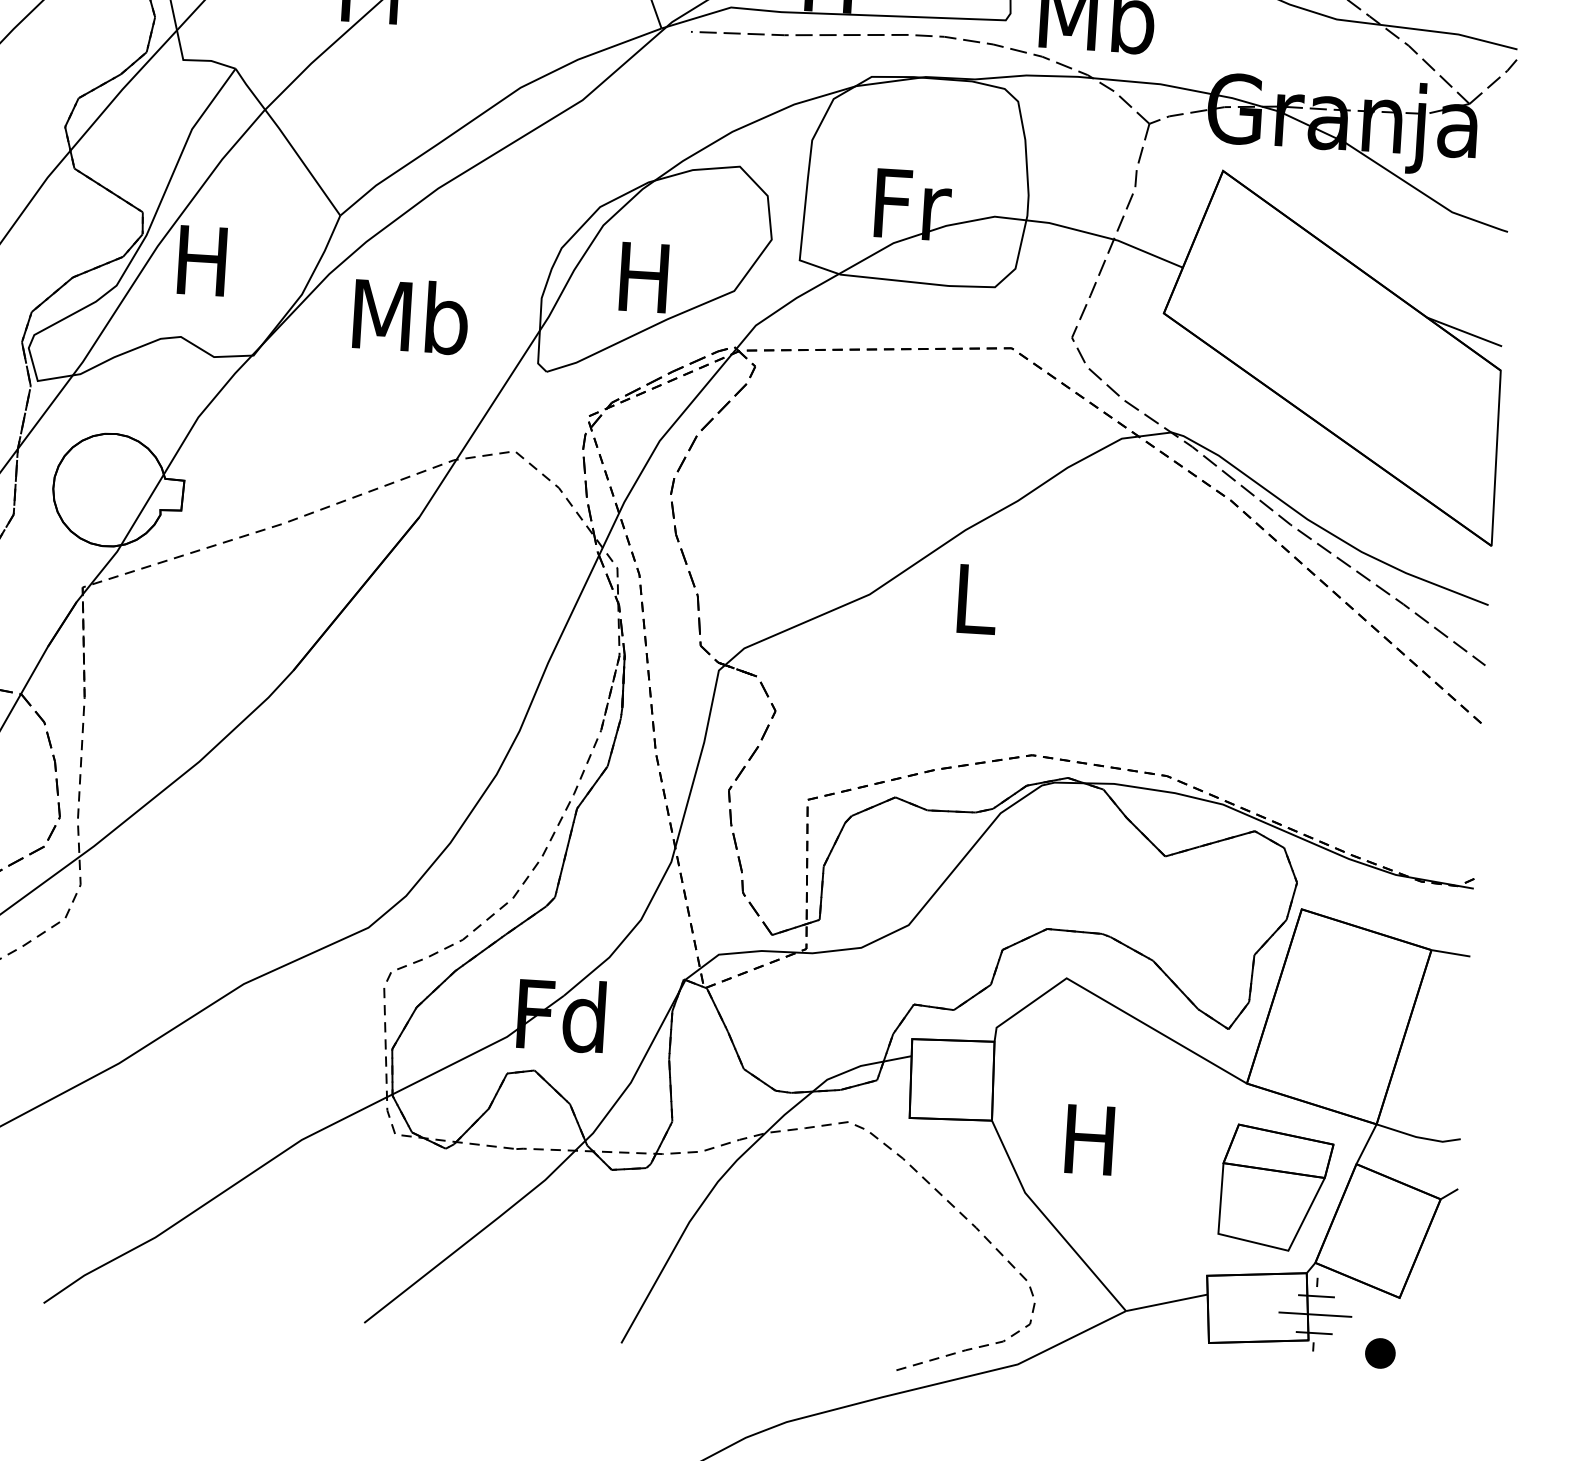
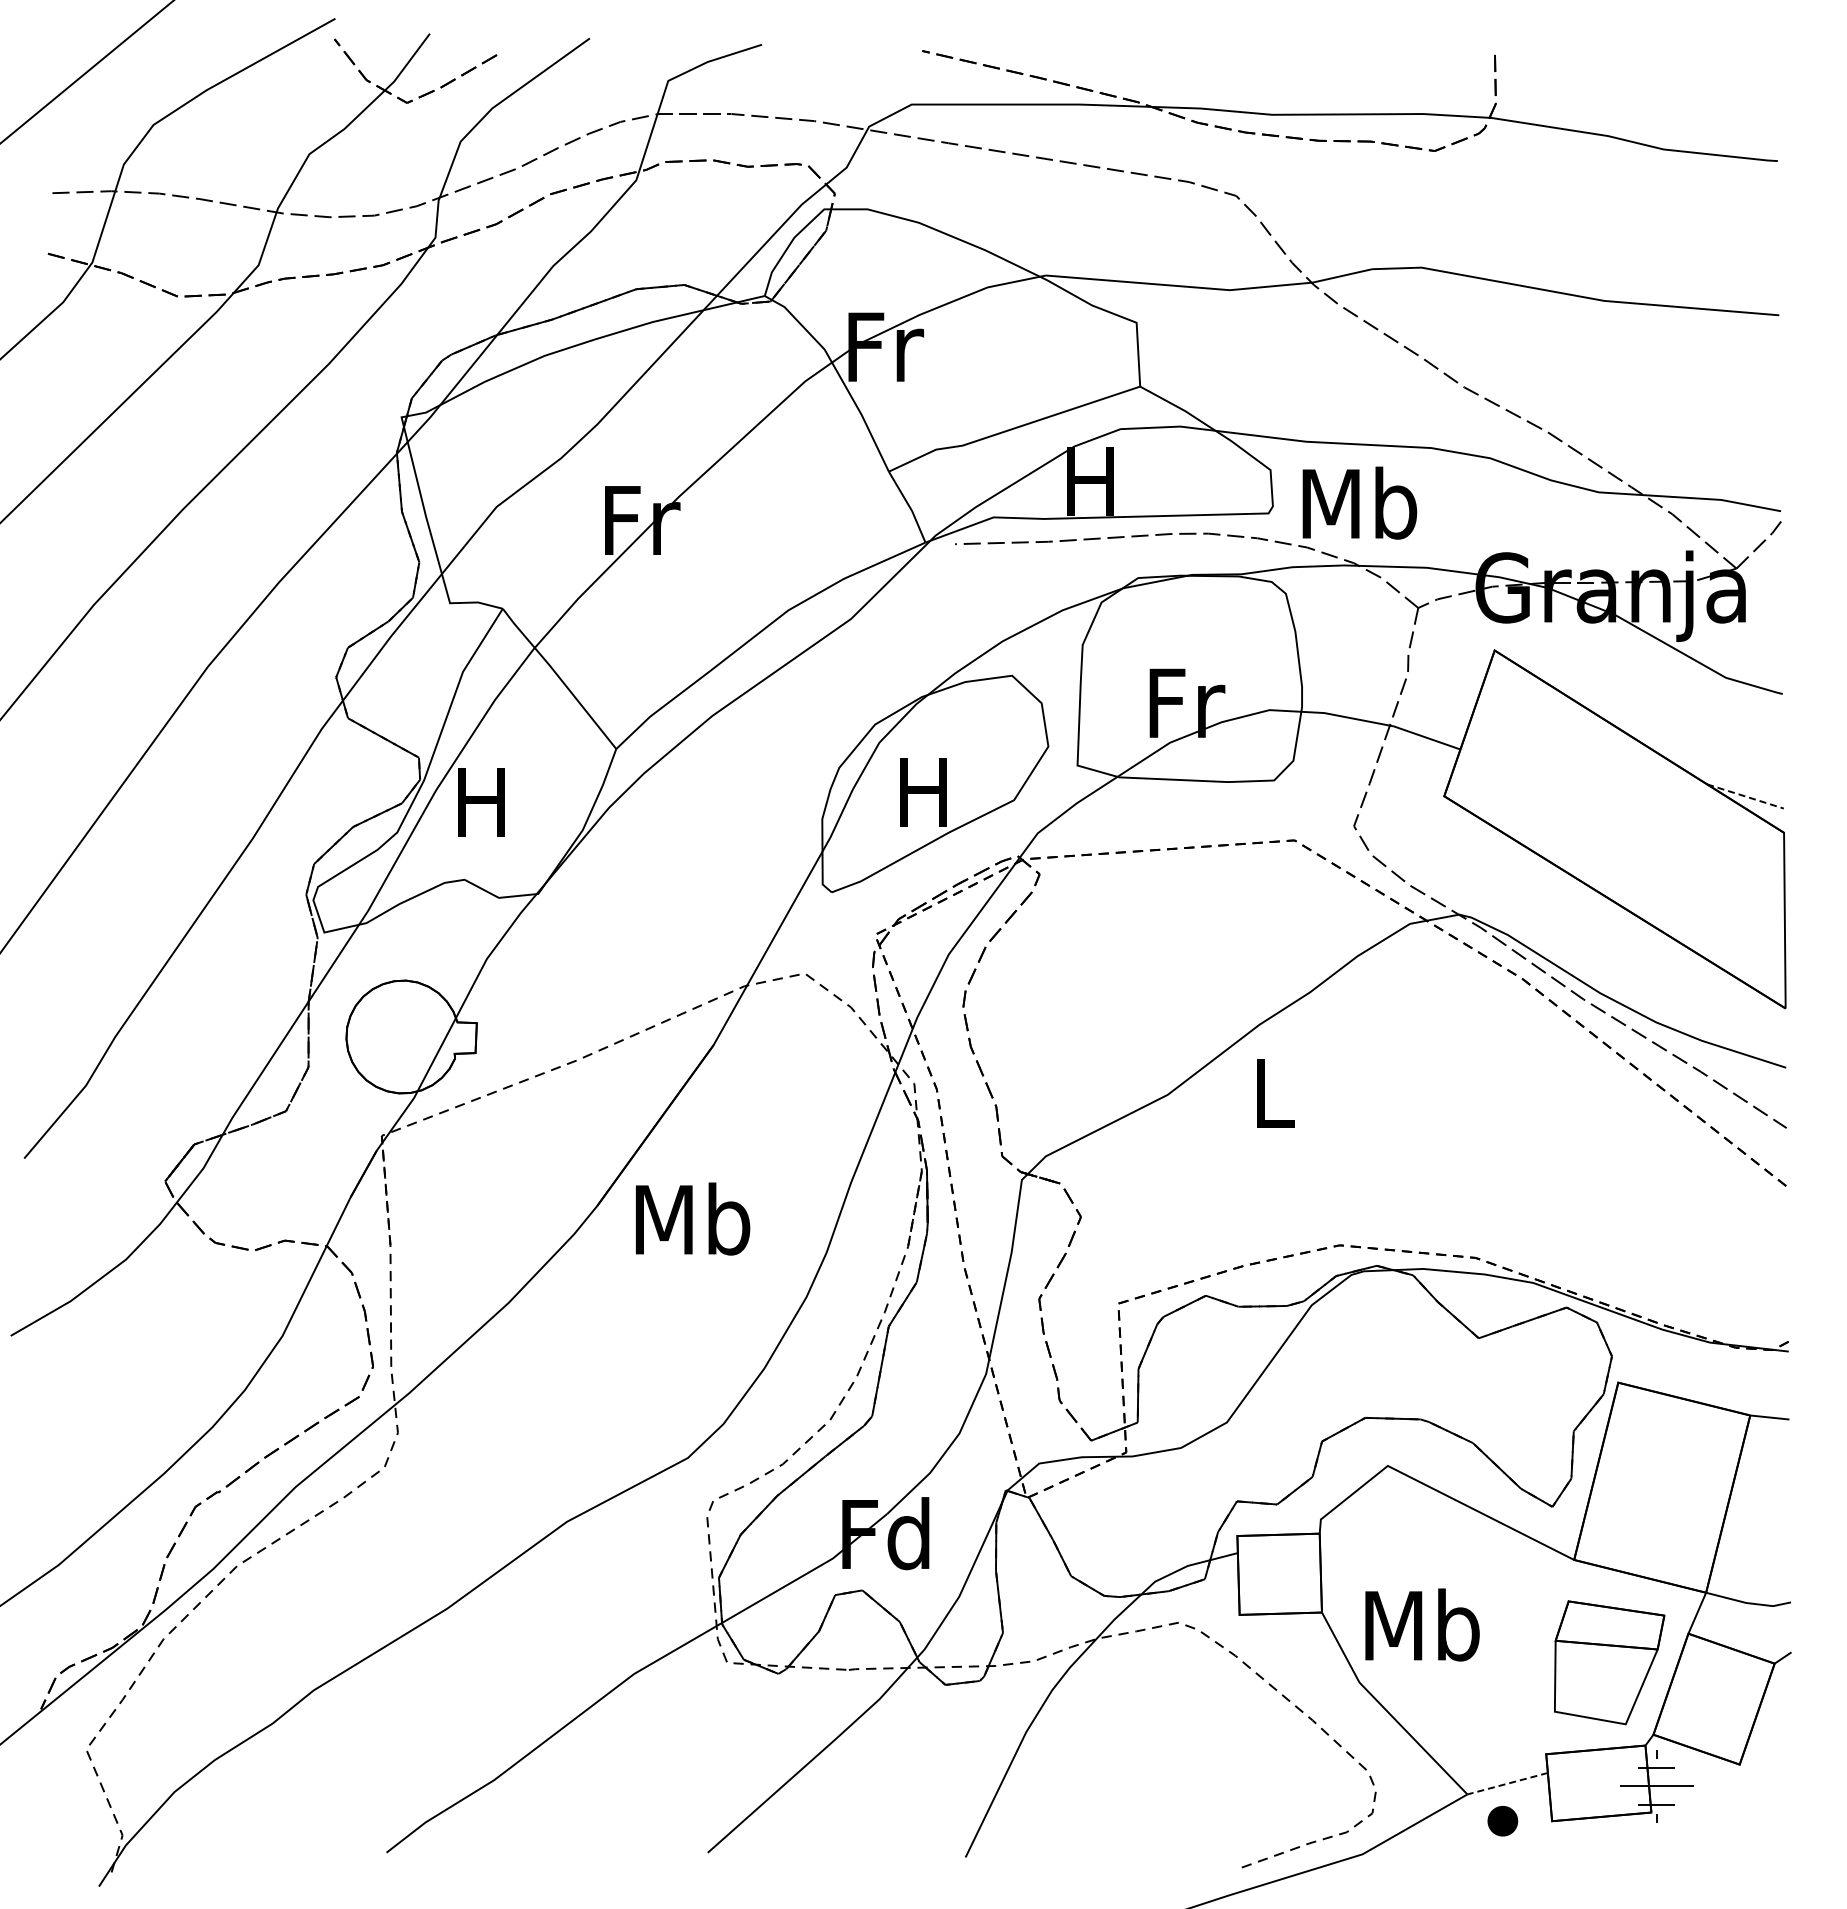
text: (411, 315) -> (693, 1218), moved
line: (1464, 331) -> (1745, 796), solid -> dashed
text: (1091, 1138) -> (1422, 1624), H -> Mb
line: (1166, 1302) -> (1507, 1783), solid -> dashed
part: (1380, 1353) -> (1502, 1821), moved

